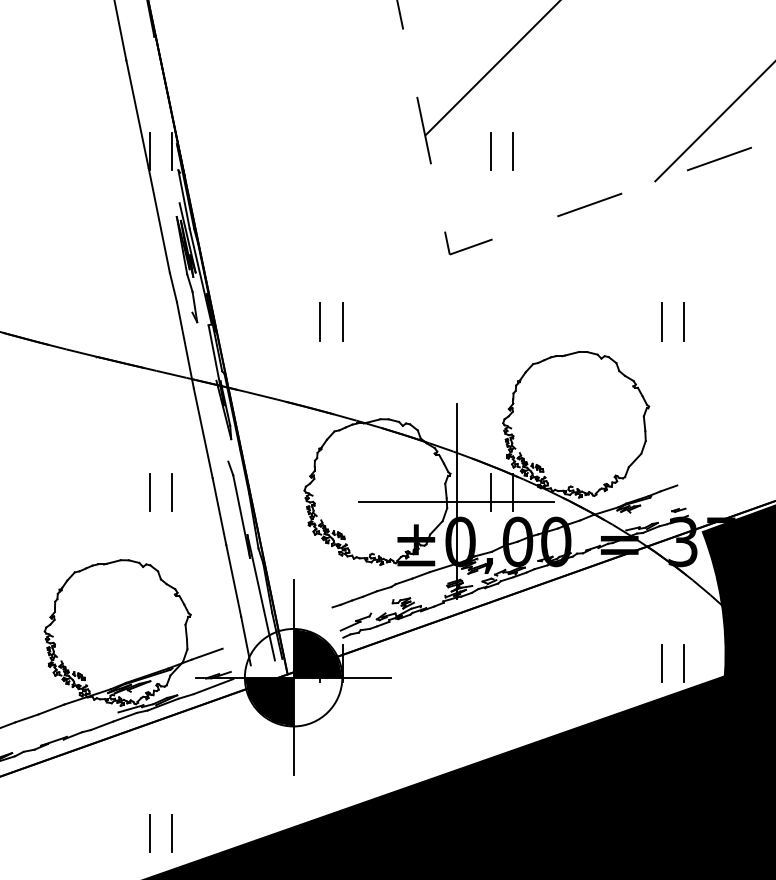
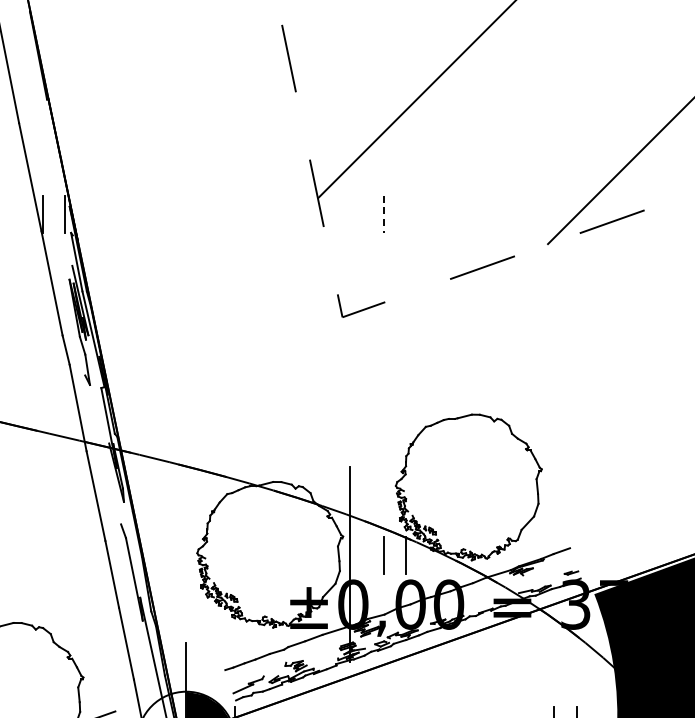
line: (513, 150) -> (406, 213), removed
line: (491, 151) -> (384, 214), solid -> dashed
line: (320, 321) -> (213, 384), removed
line: (342, 321) -> (235, 384), removed
line: (661, 321) -> (554, 384), removed
line: (683, 321) -> (576, 384), removed
line: (149, 492) -> (42, 555), removed
line: (171, 492) -> (64, 555), removed
line: (456, 501) -> (349, 564), removed

